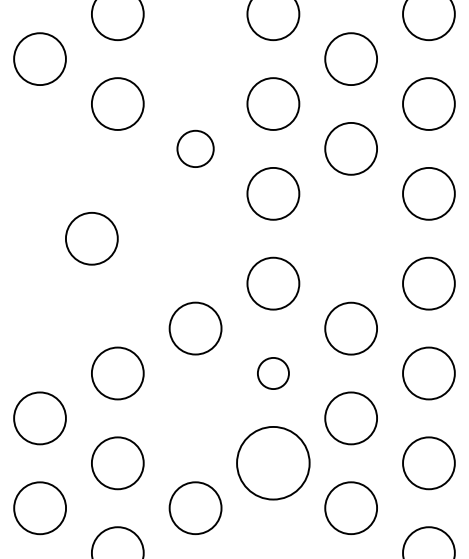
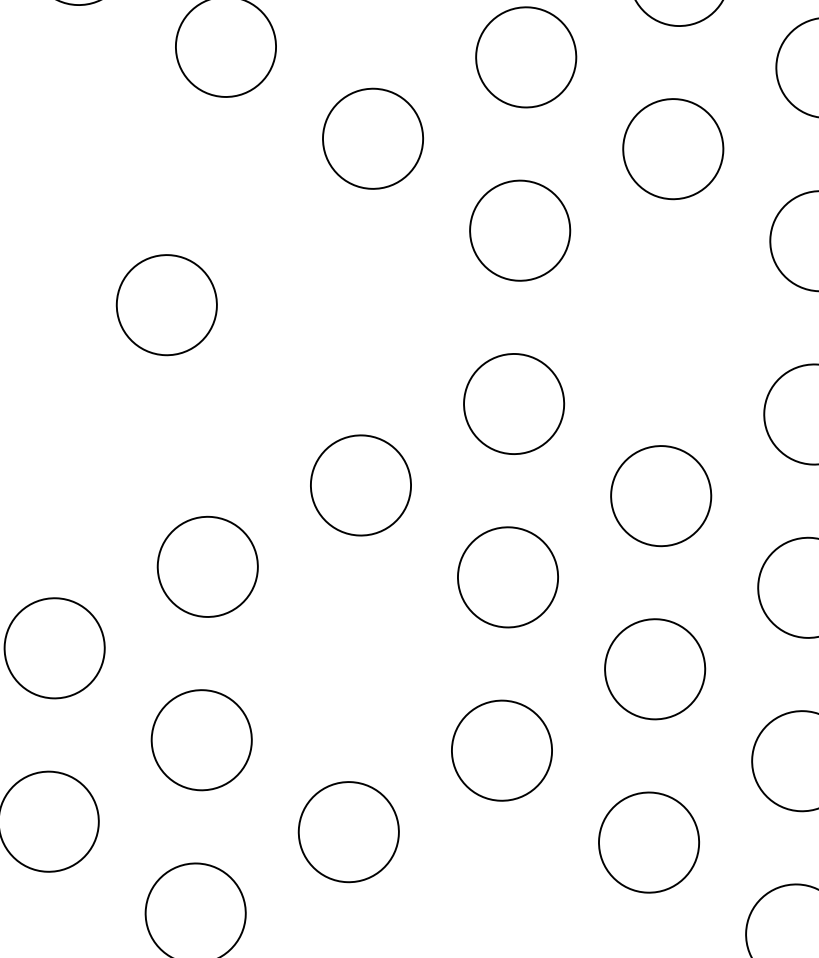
circle: (195, 148) -> (372, 137), size x1.43
circle: (273, 373) -> (508, 577), size x1.67
circle: (273, 463) -> (502, 751), size x0.71

